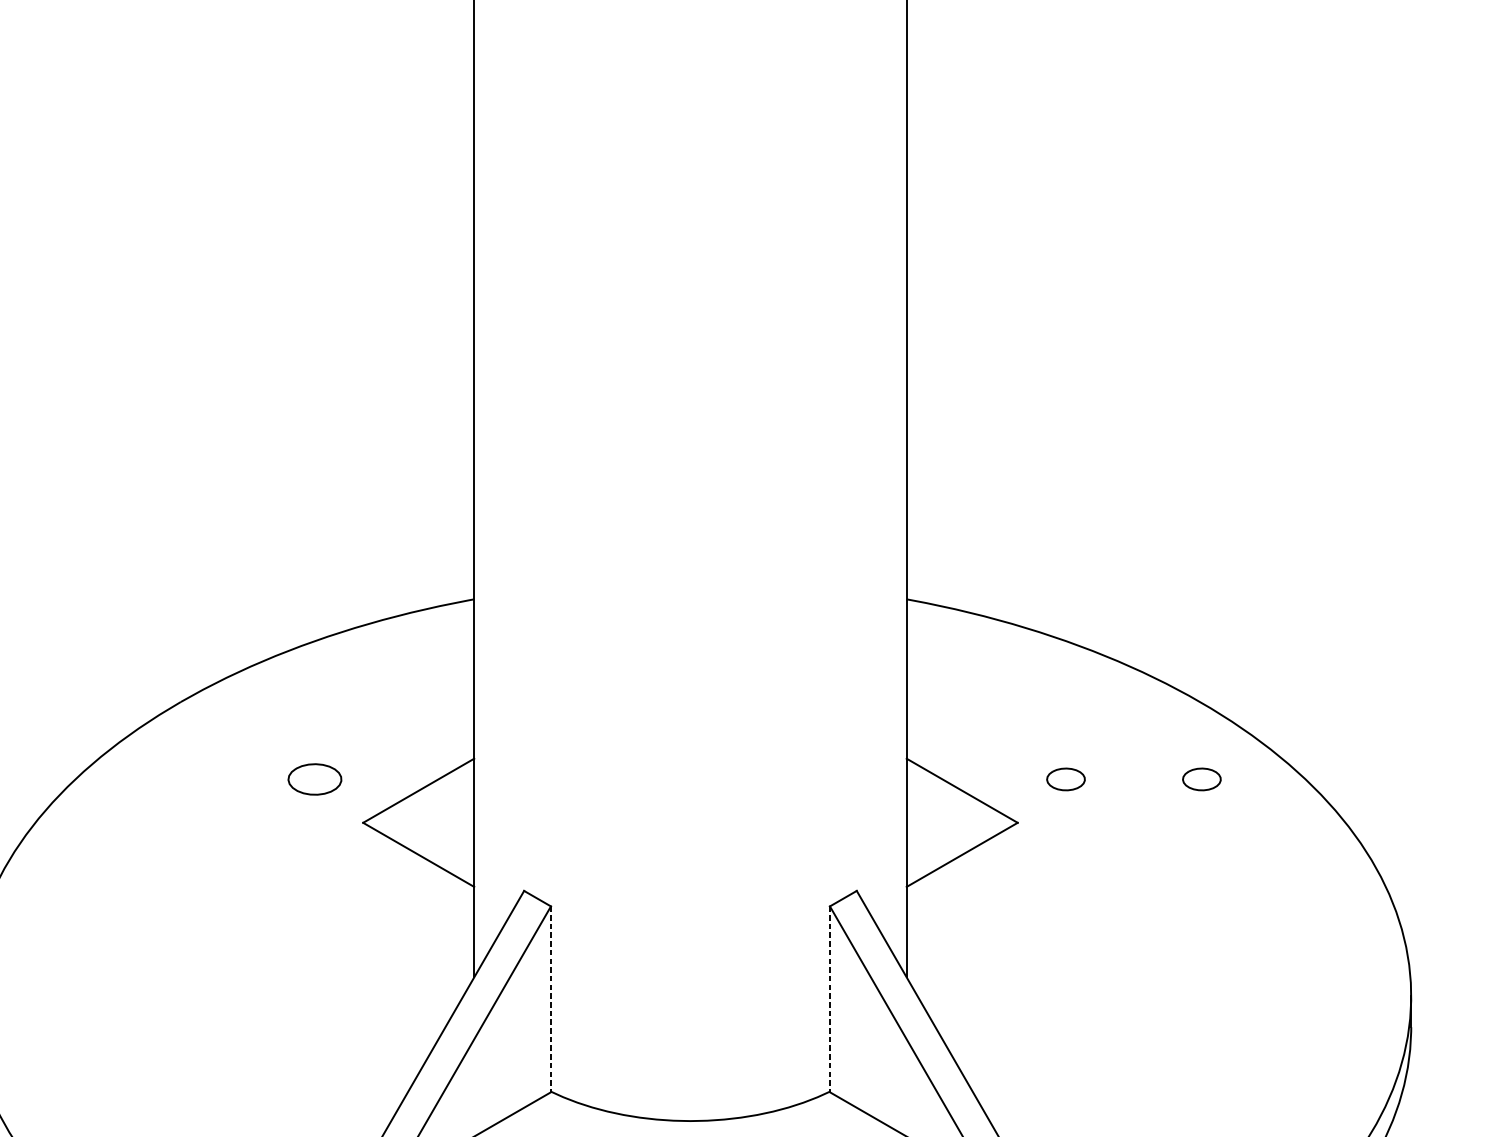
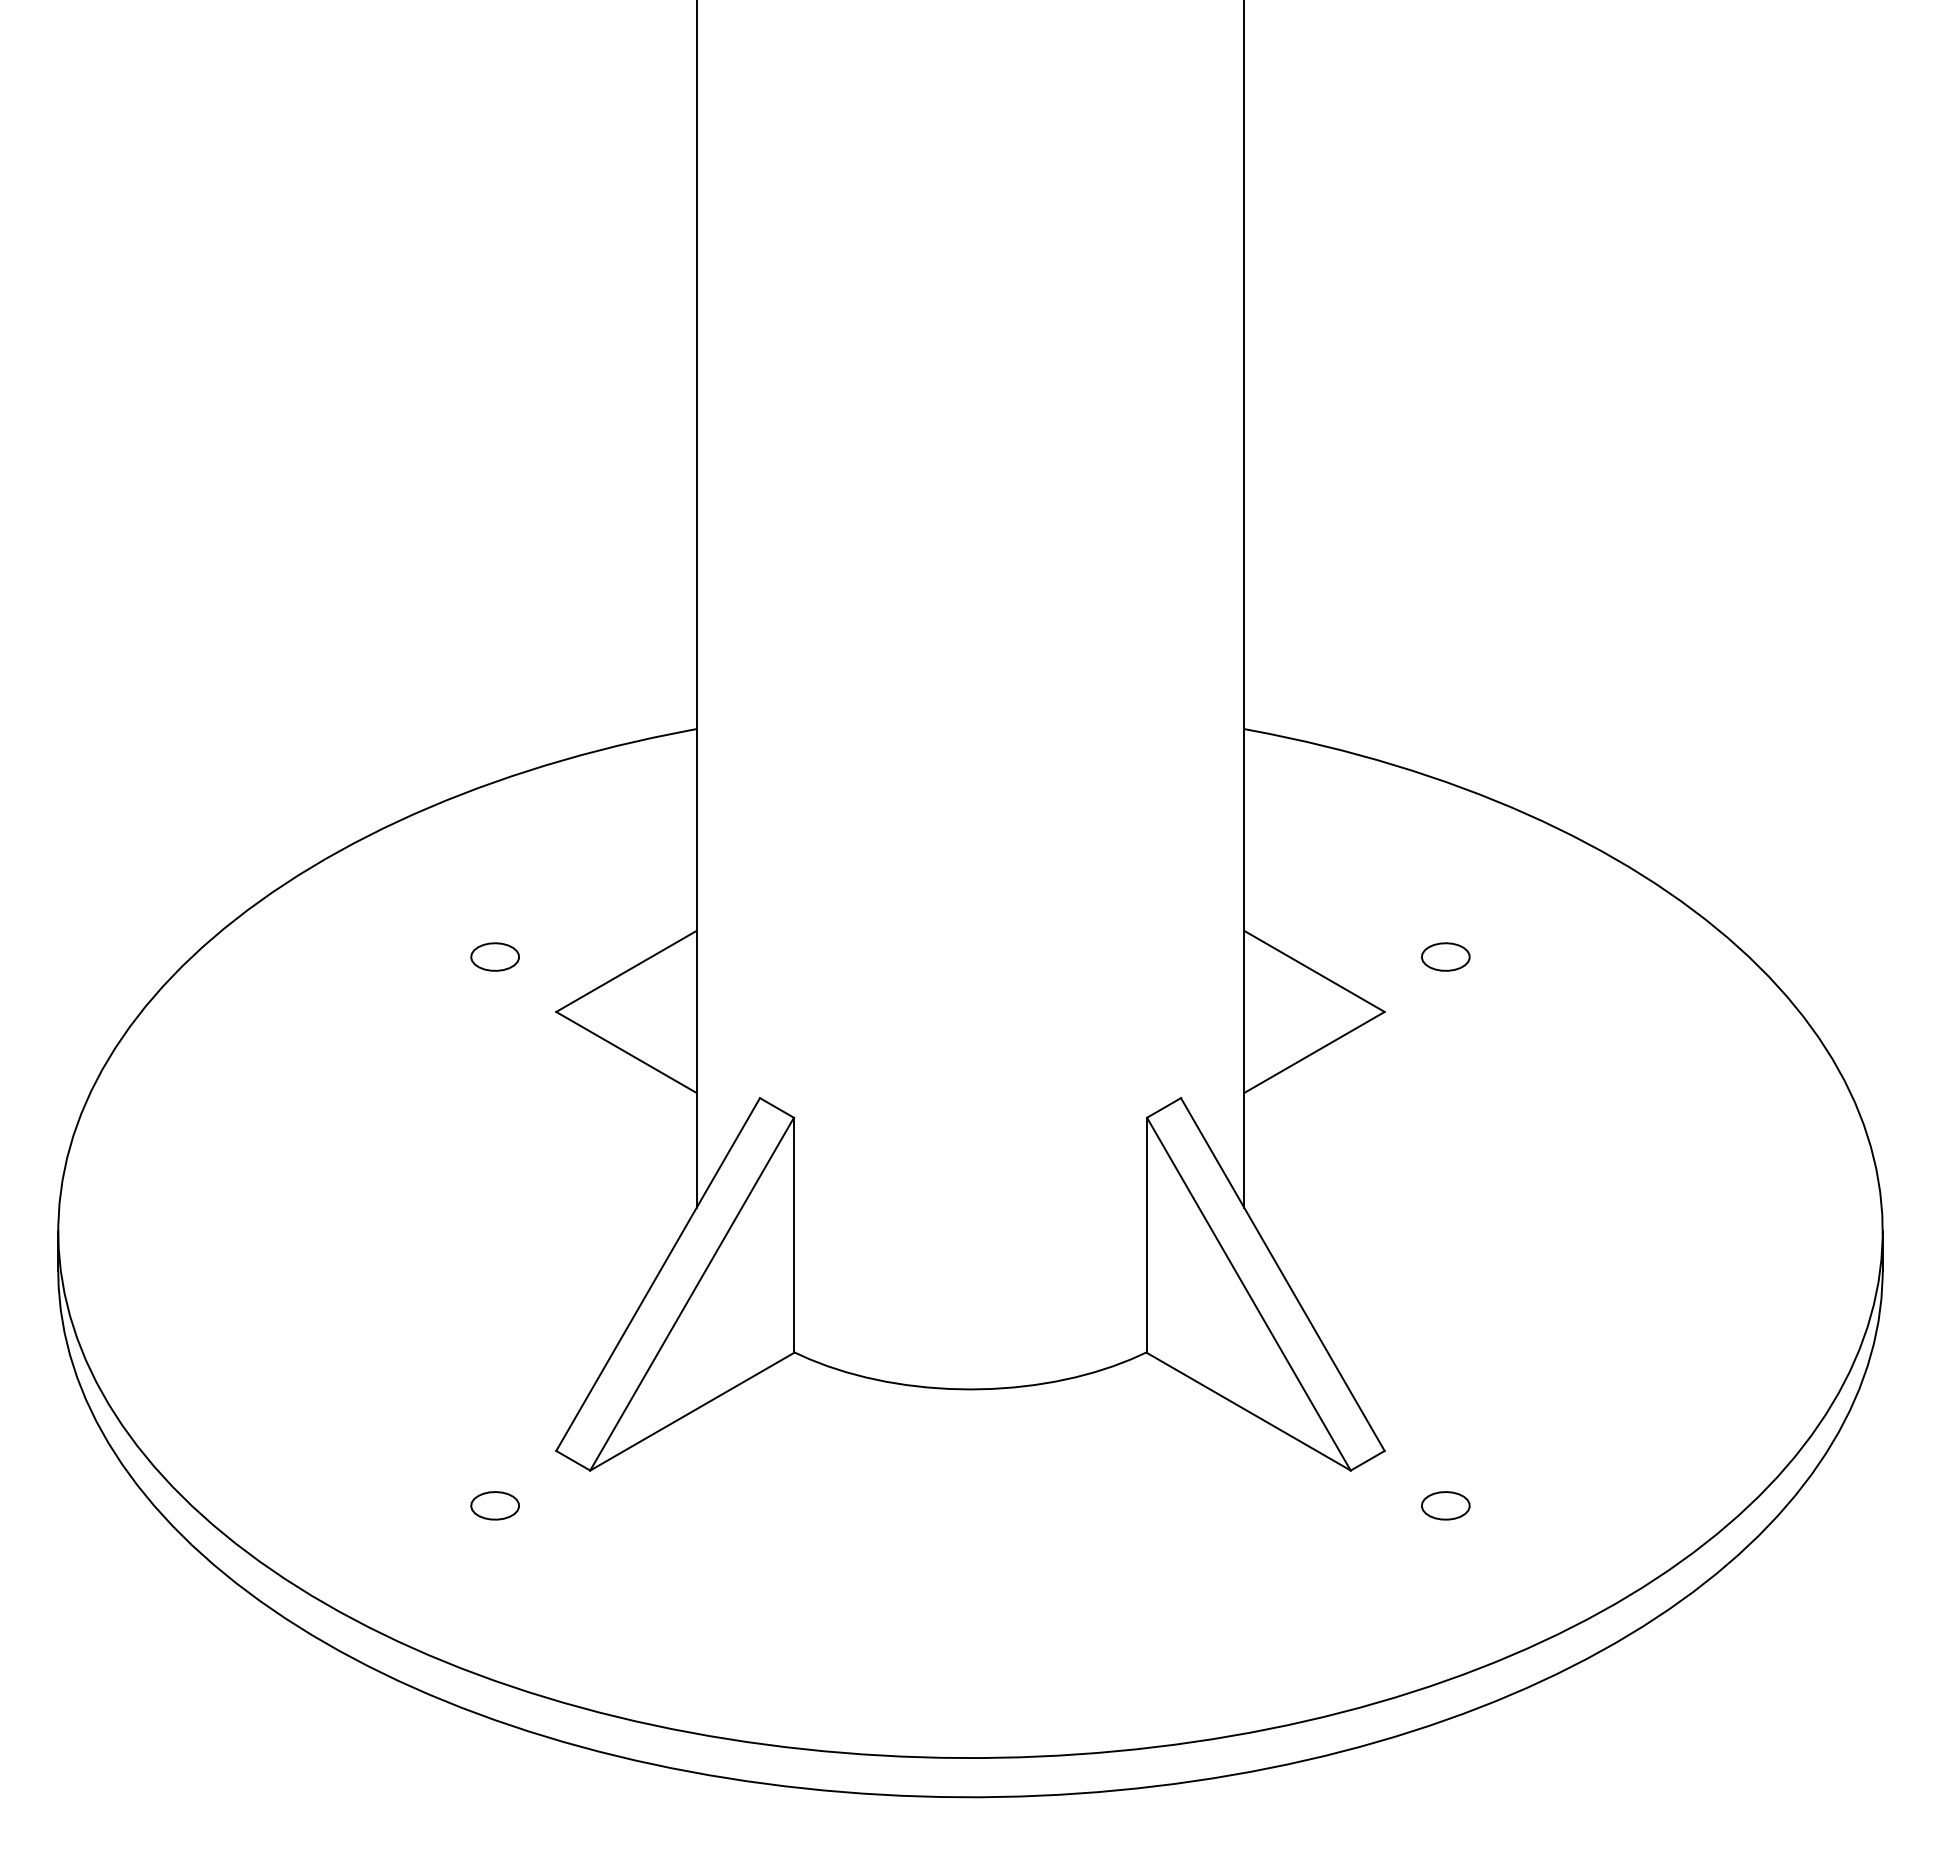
part: (314, 779) -> (494, 956), size x0.71
part: (1201, 779) -> (1617, 956), removed
line: (550, 999) -> (793, 1235), dashed -> solid
line: (830, 999) -> (1147, 1235), dashed -> solid

